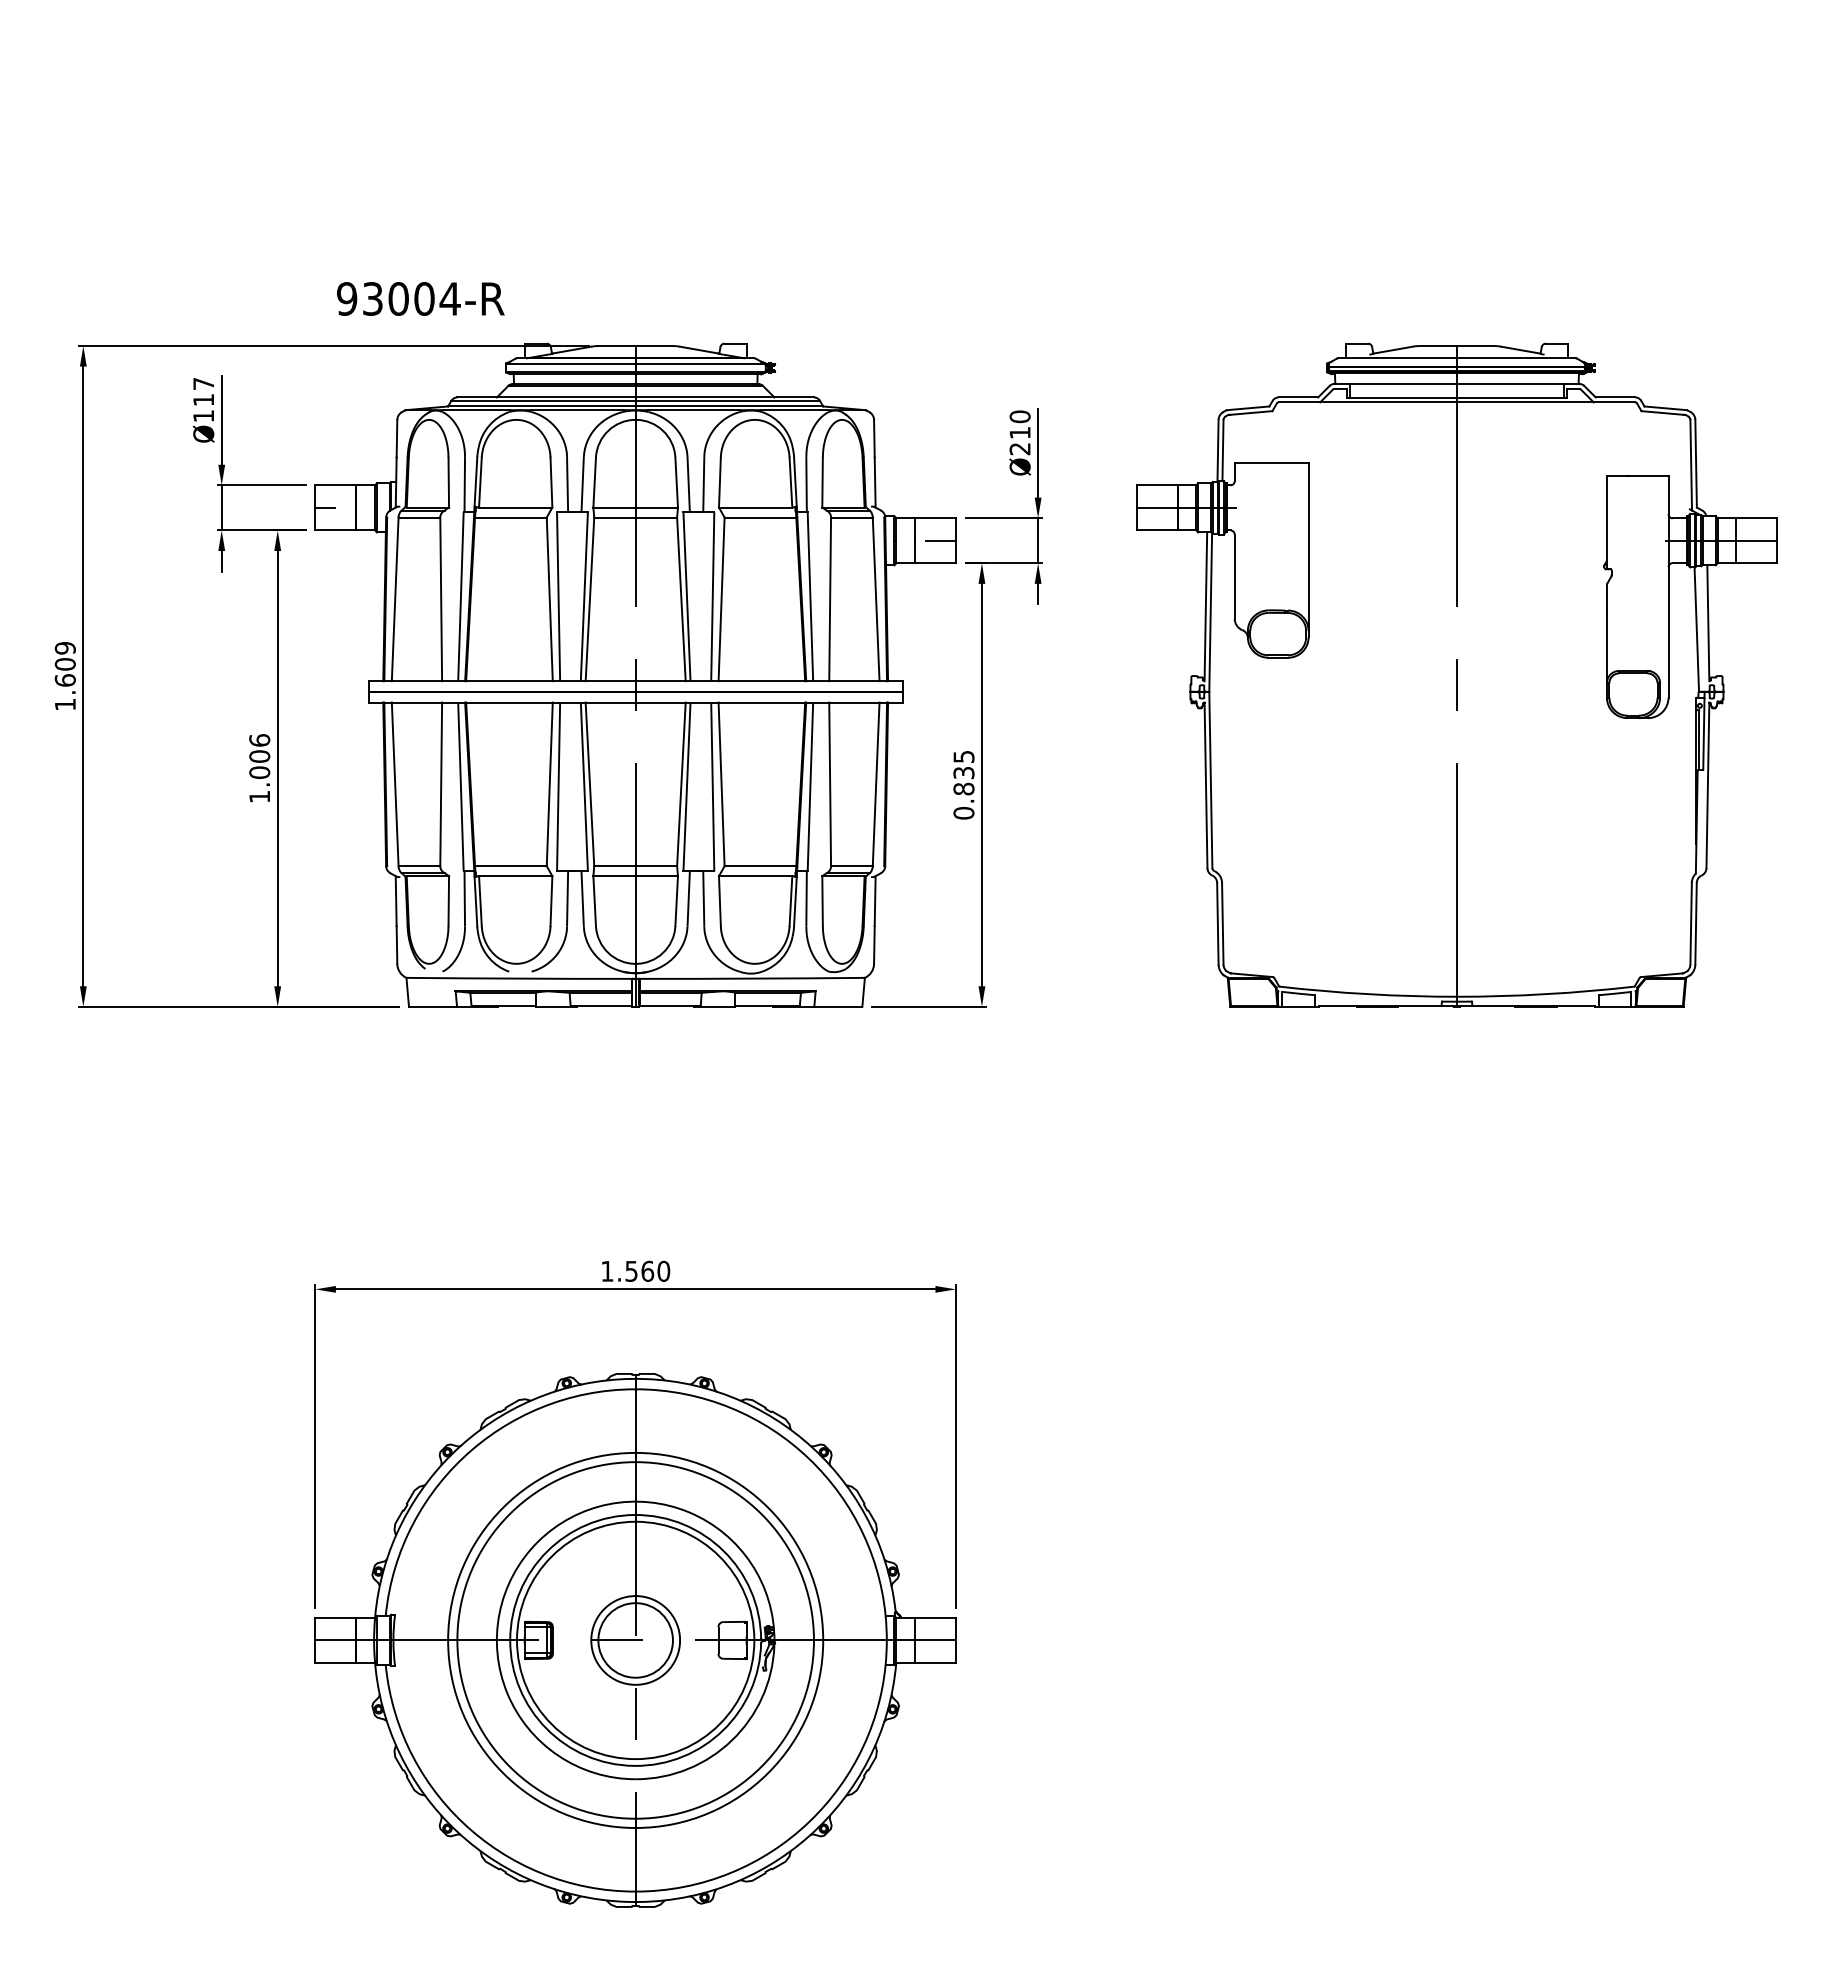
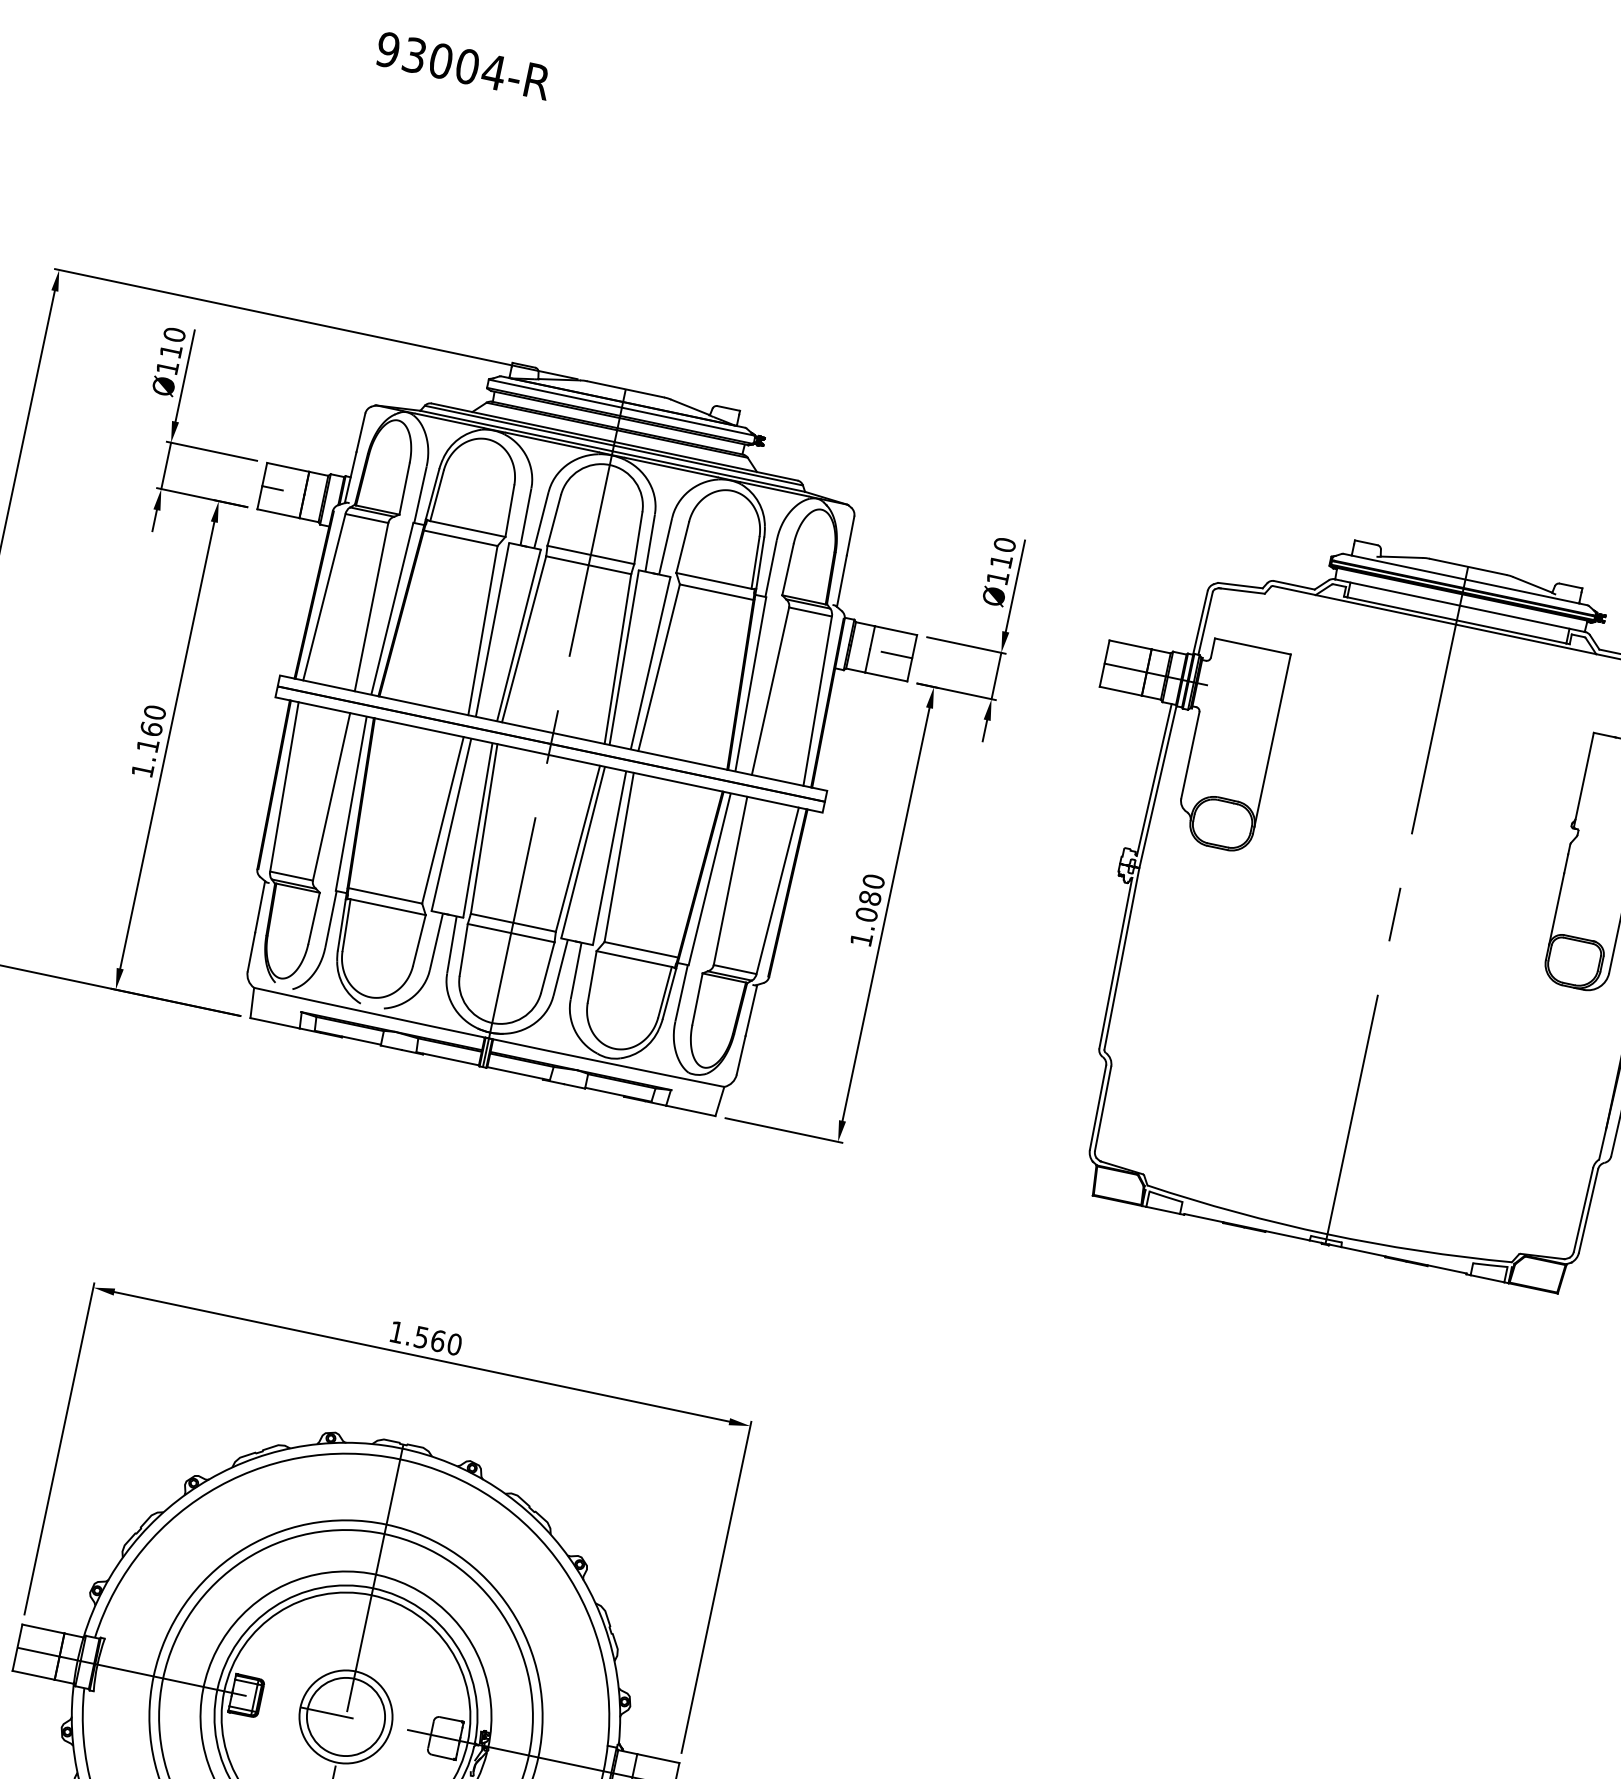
text: (420, 298) -> (463, 65), moved
text: (203, 383) -> (174, 334), Ø117 -> Ø110
text: (1019, 449) -> (997, 578), Ø210 -> Ø110
text: (259, 756) -> (151, 729), 1.006 -> 1.160
text: (963, 784) -> (867, 909), 0.835 -> 1.080

